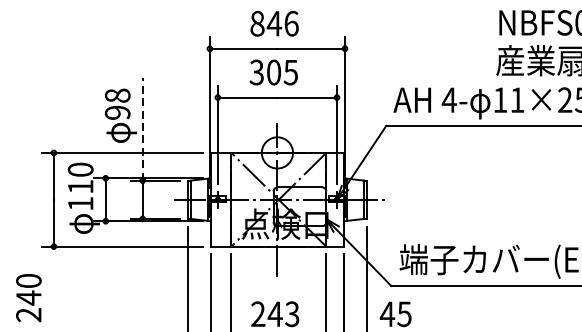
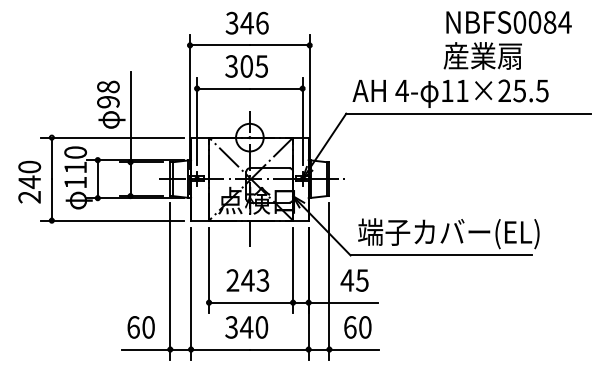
text: (256, 22) -> (231, 22), 846 -> 346
line: (142, 129) -> (130, 116), dashed -> solid
text: (28, 297) -> (29, 181), moved

